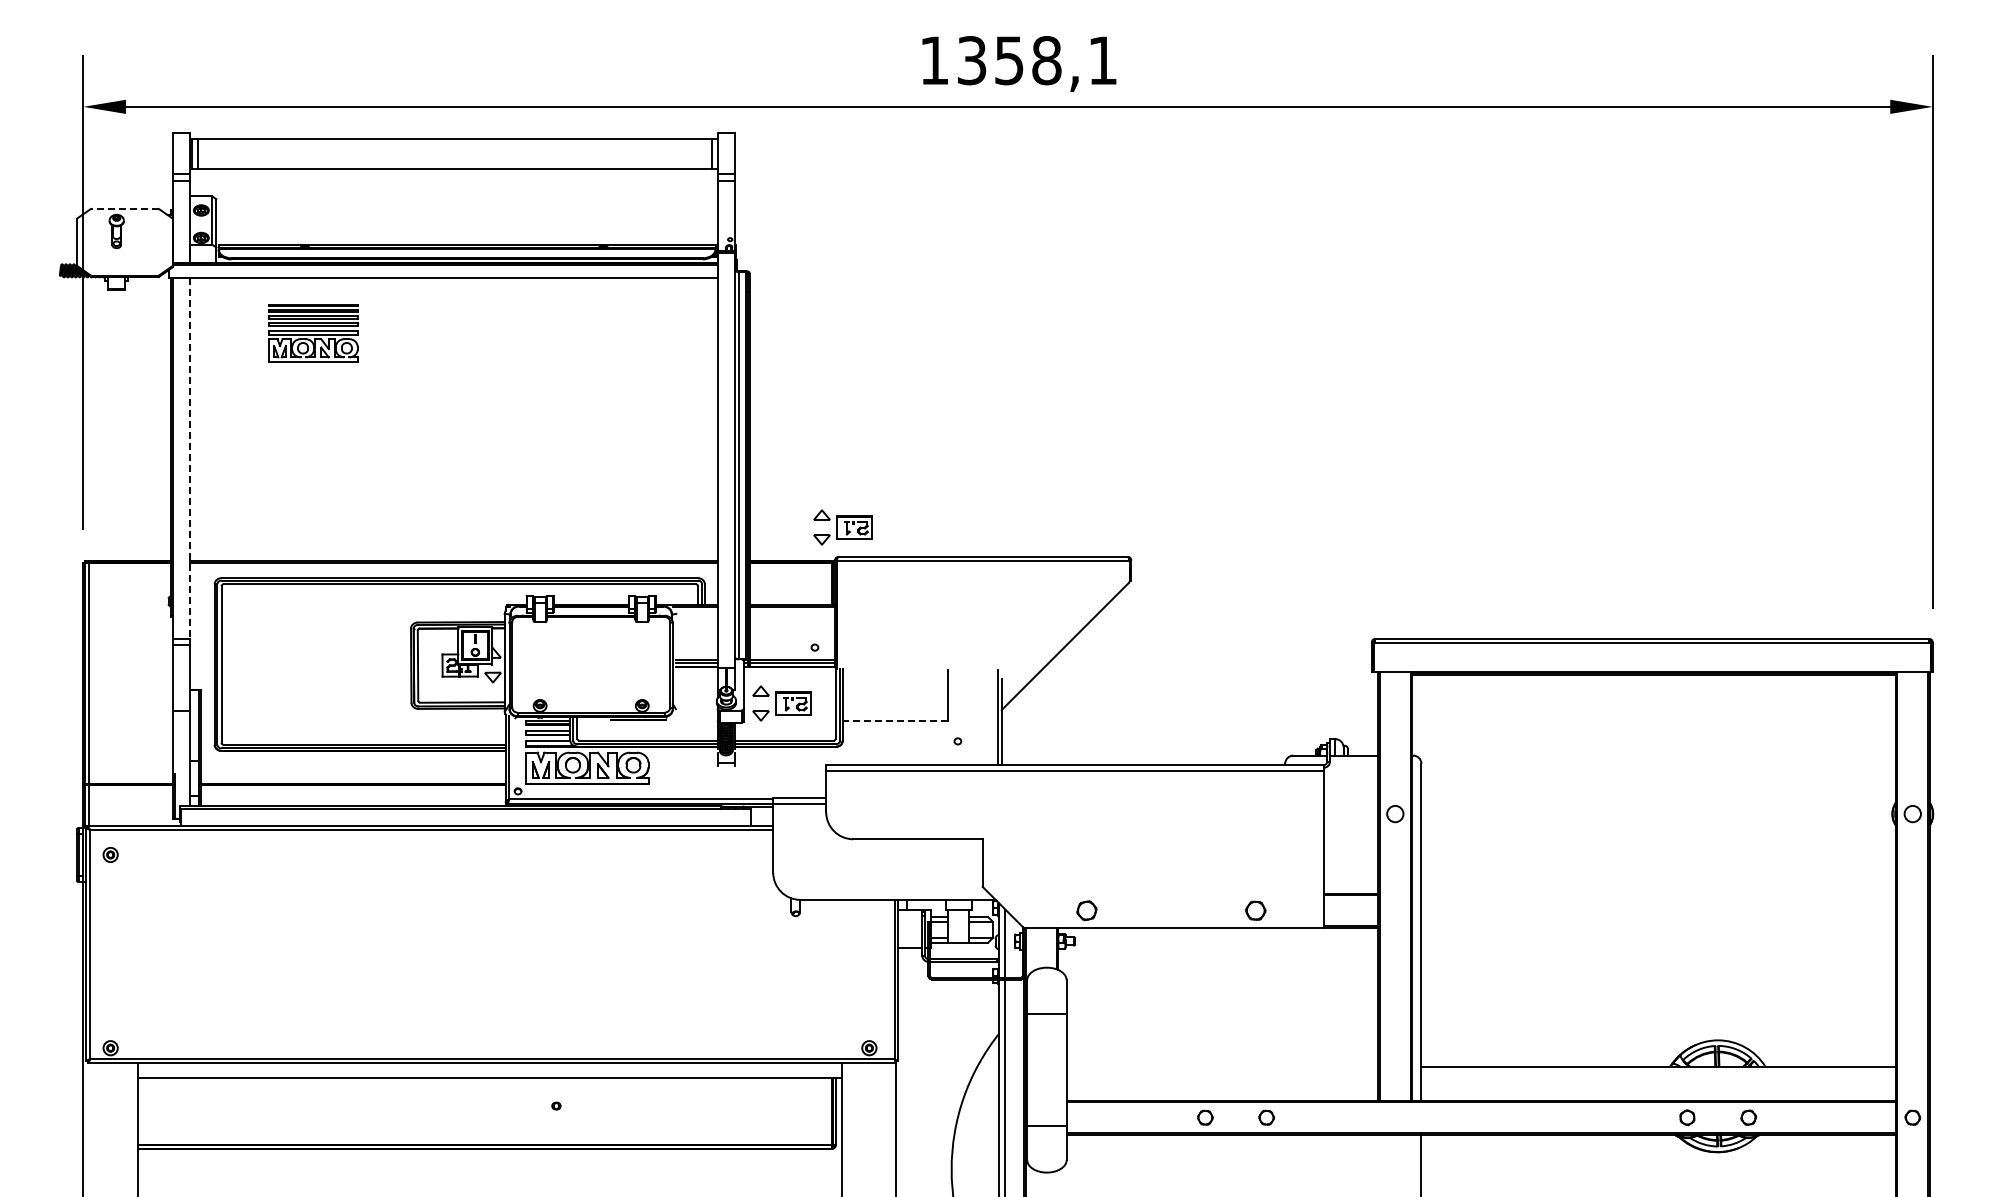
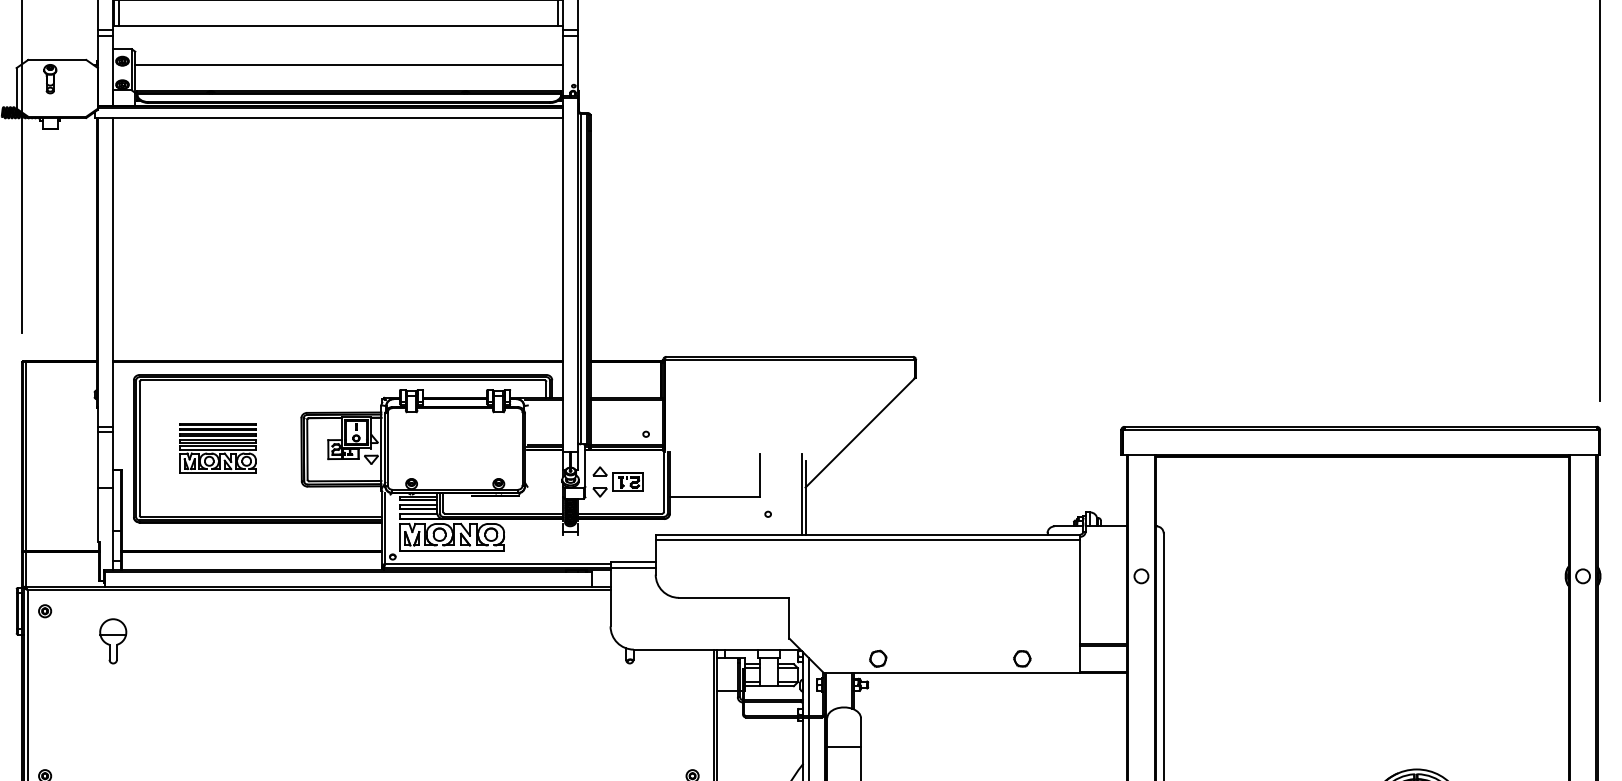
line: (124, 209) -> (56, 60), dashed -> solid
line: (466, 214) -> (348, 64), added
part: (313, 333) -> (218, 448), moved
line: (190, 458) -> (113, 272), dashed -> solid
part: (842, 527) -> (669, 331), removed
line: (895, 721) -> (714, 497), dashed -> solid
part: (190, 890) -> (113, 641), added

